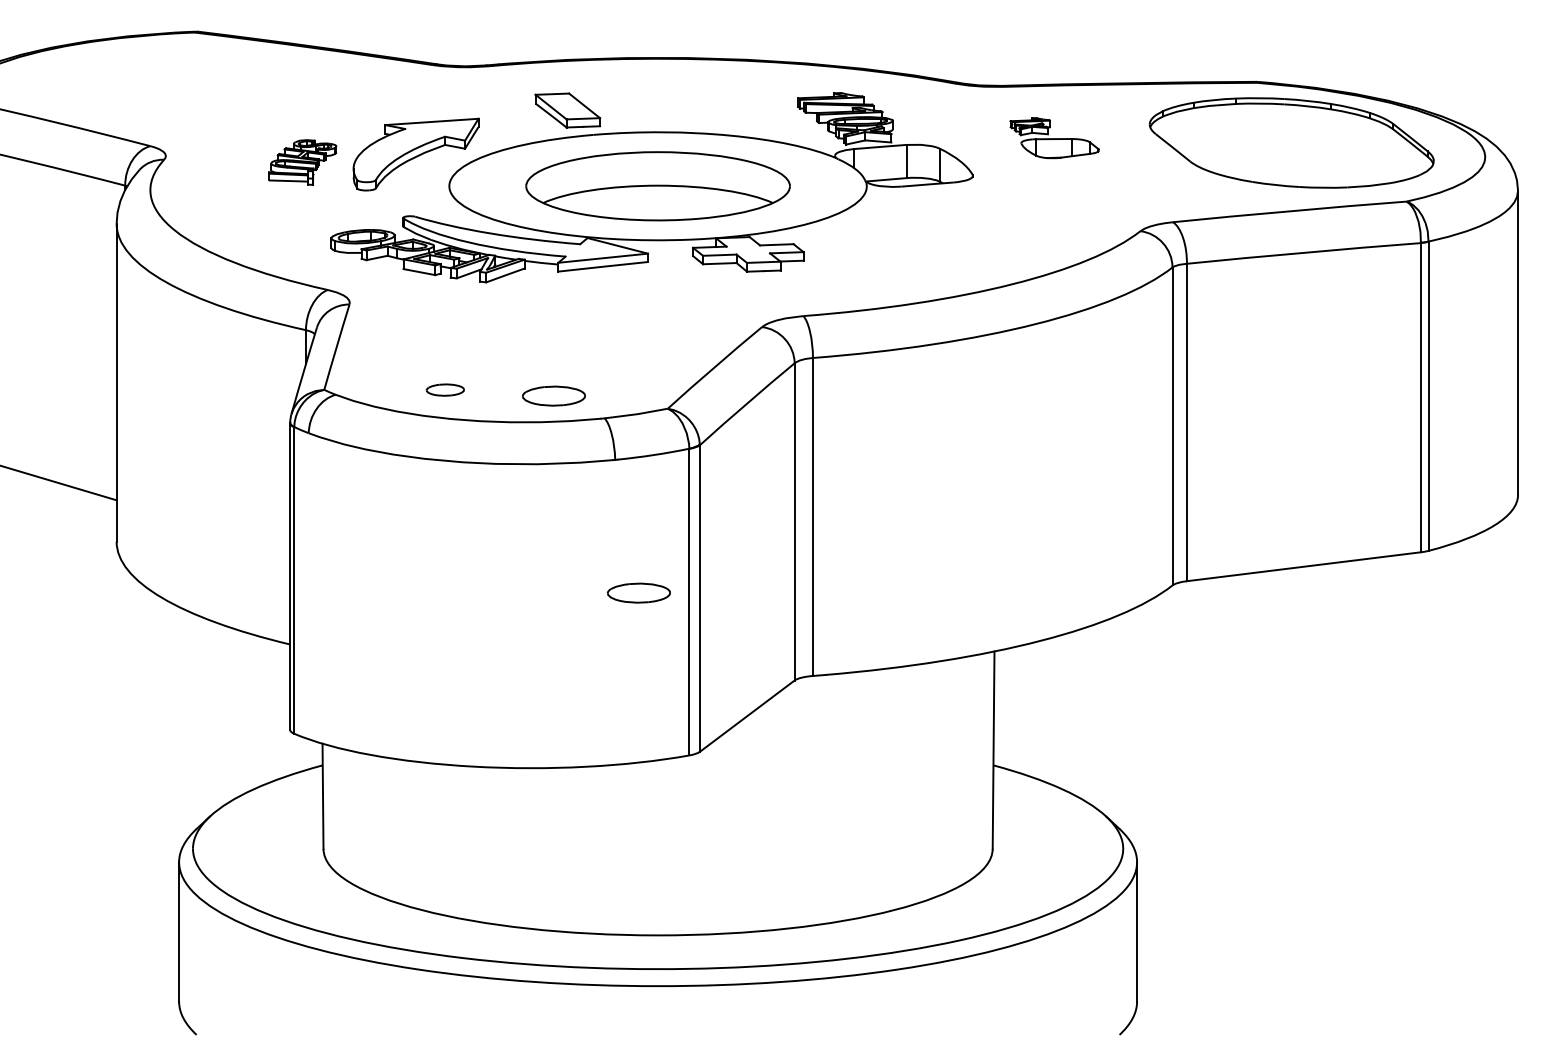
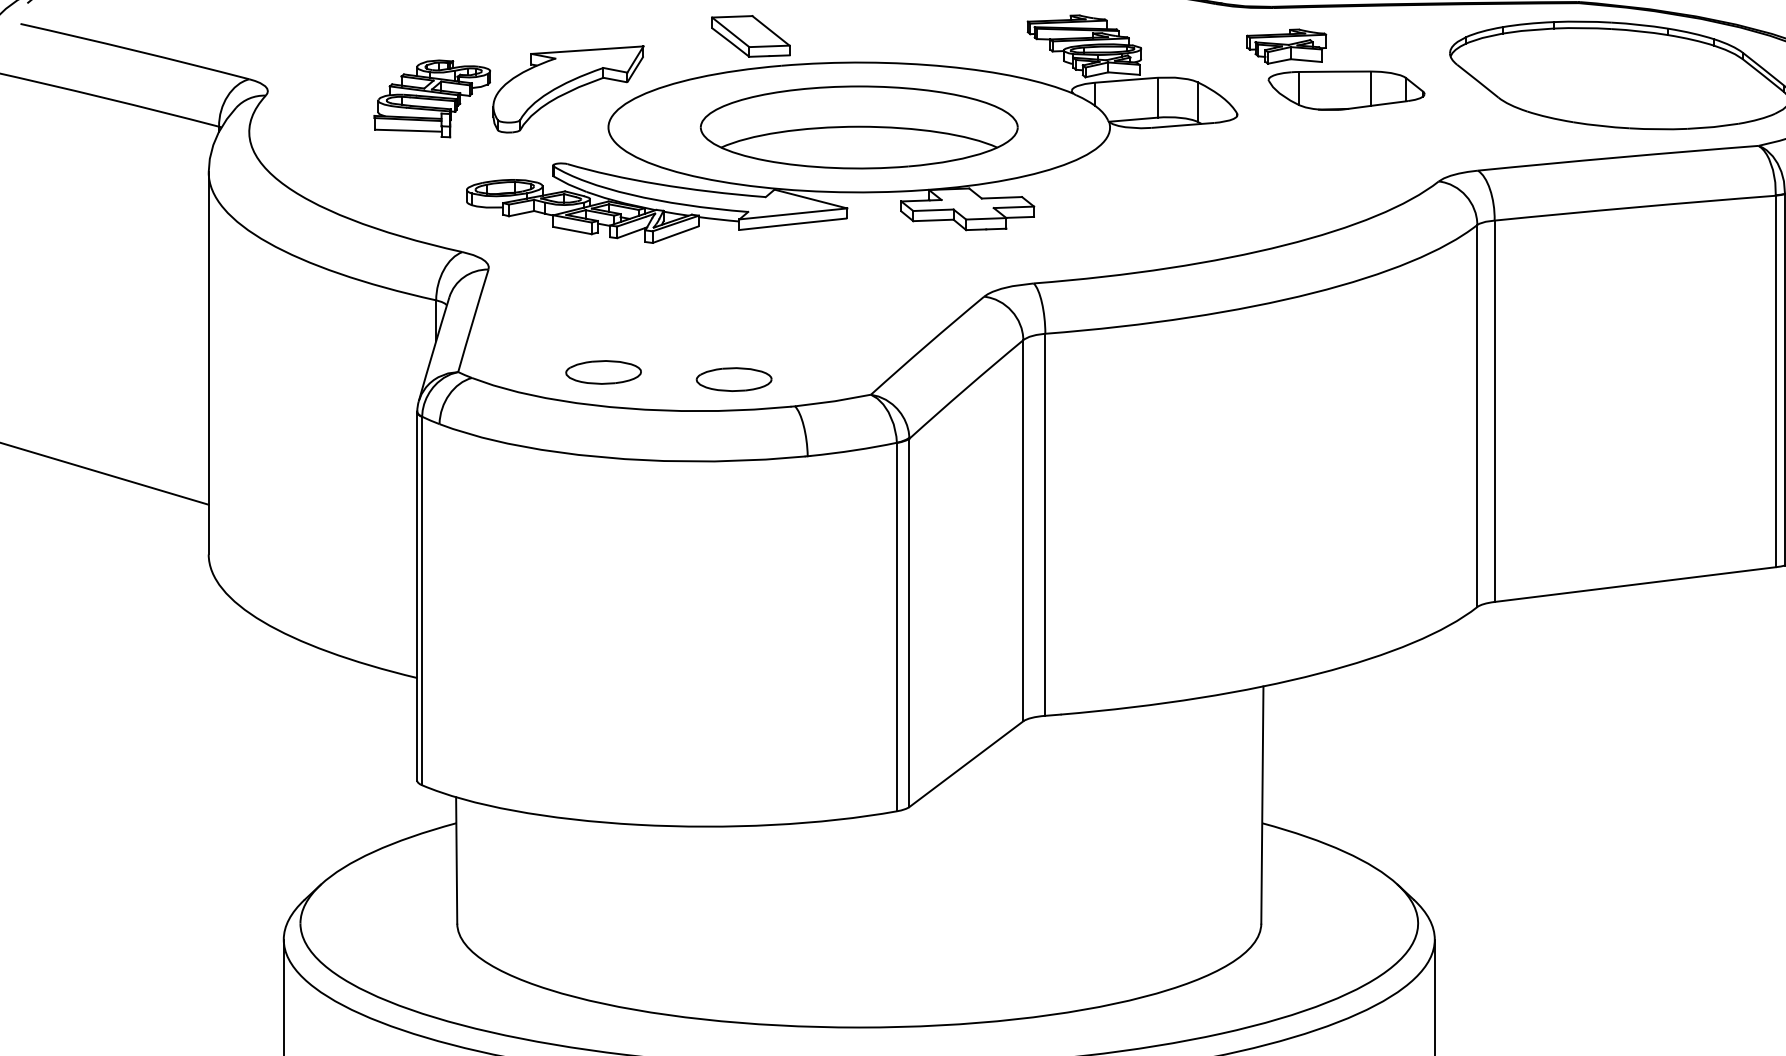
part: (1054, 137) -> (1335, 68), size x1.67
part: (302, 162) -> (432, 98), size x1.43
part: (445, 389) -> (603, 371), size x1.67
part: (638, 592) -> (835, 615), removed

